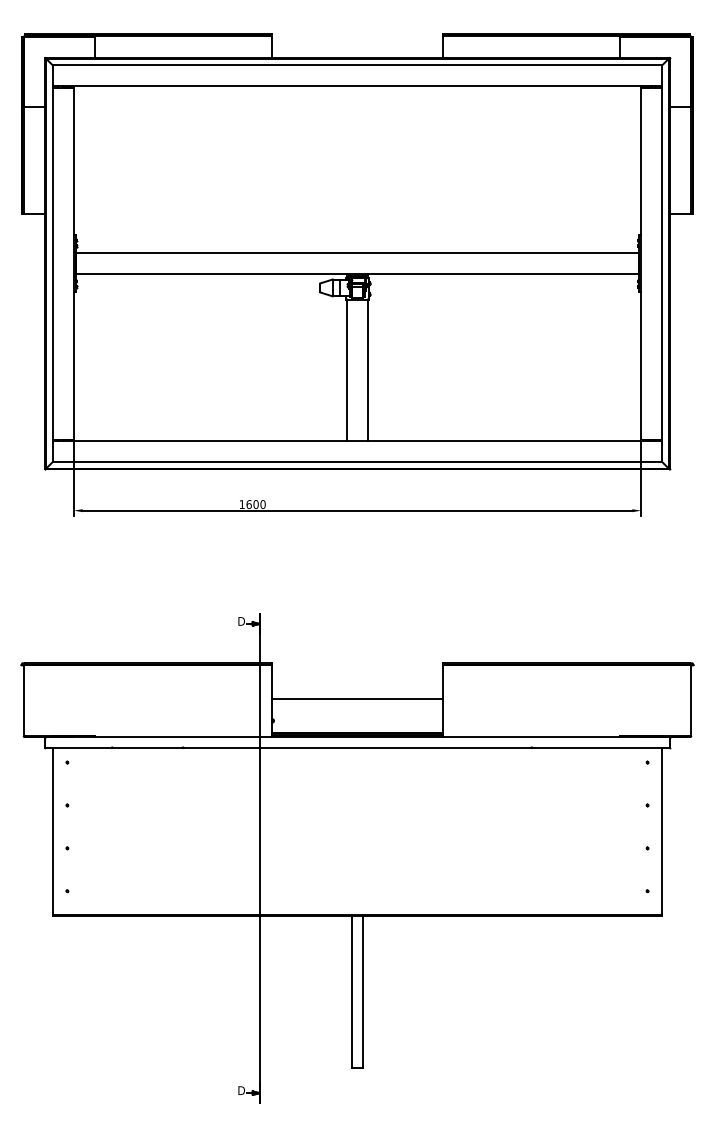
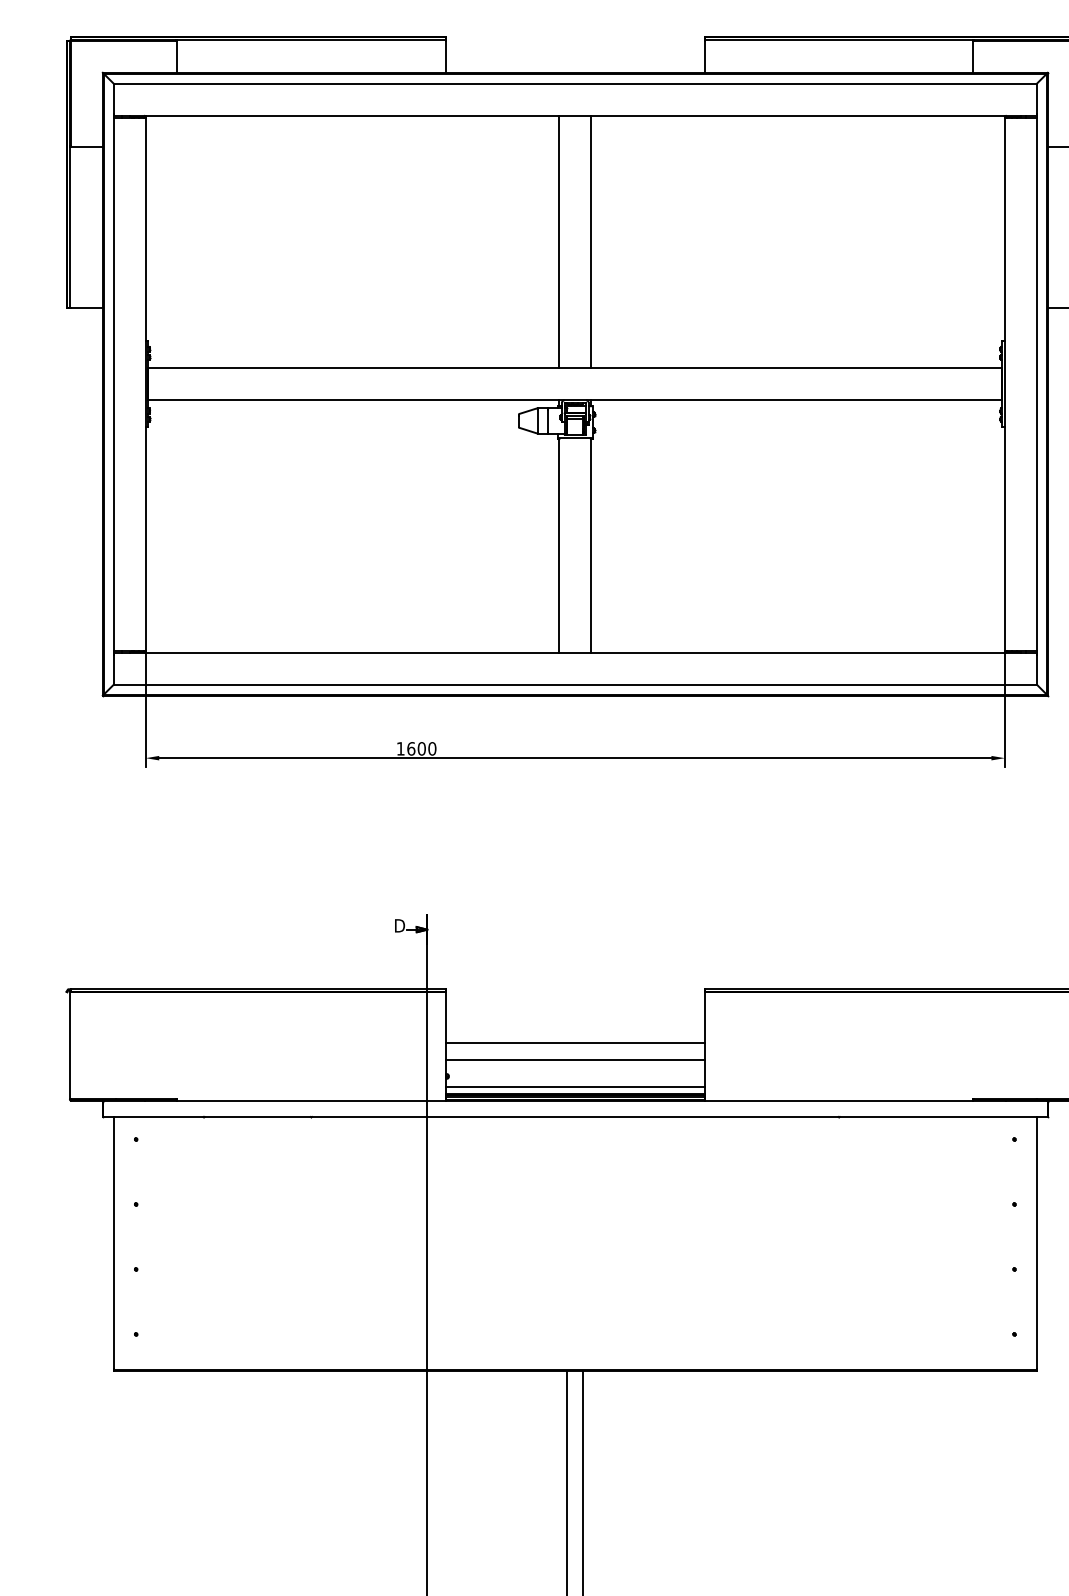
line: (346, 169) -> (558, 241), added
line: (368, 169) -> (591, 241), added
line: (357, 710) -> (575, 1060), added
line: (357, 728) -> (575, 1087), added

